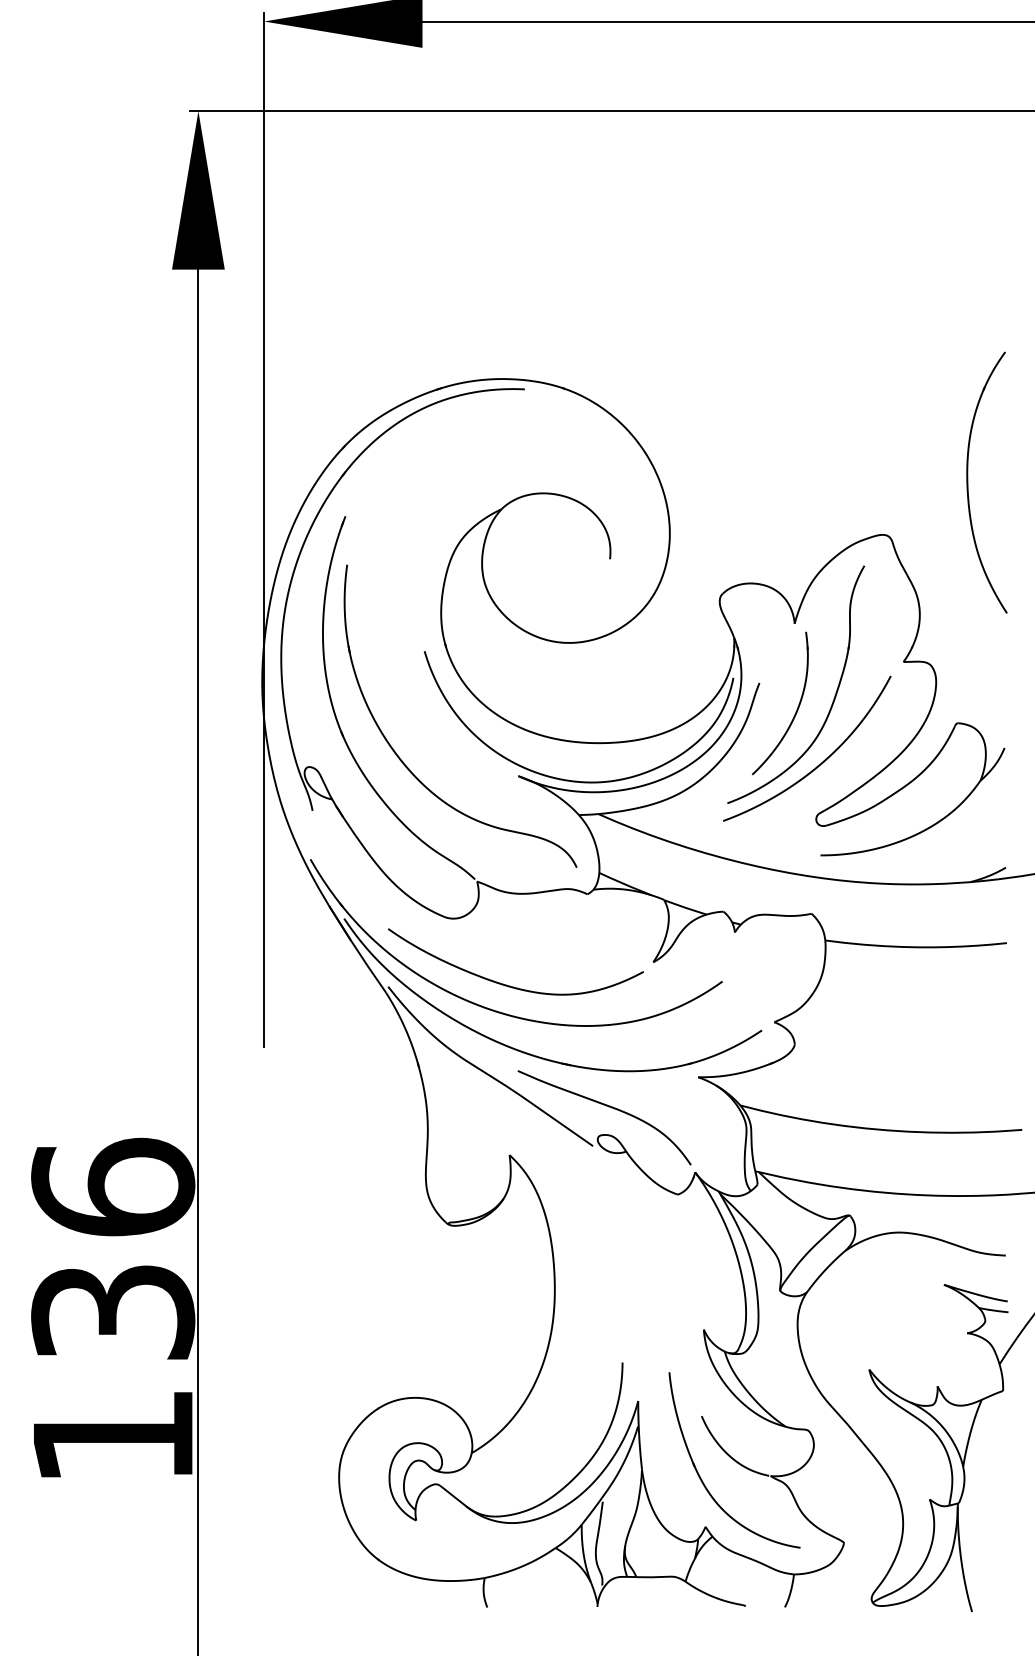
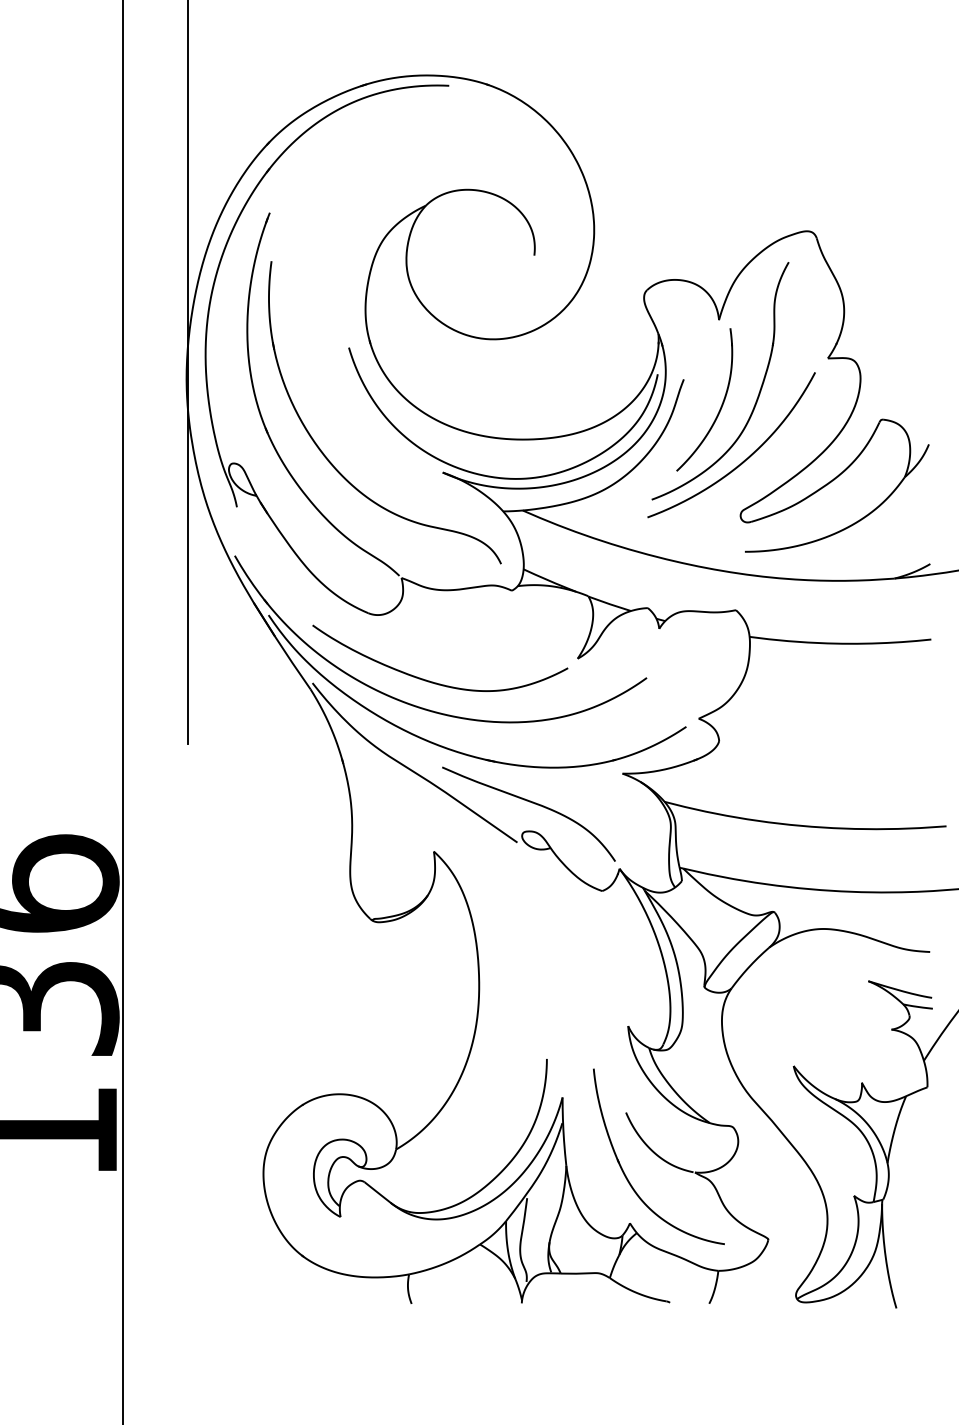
part: (968, 482) -> (892, 178), removed

